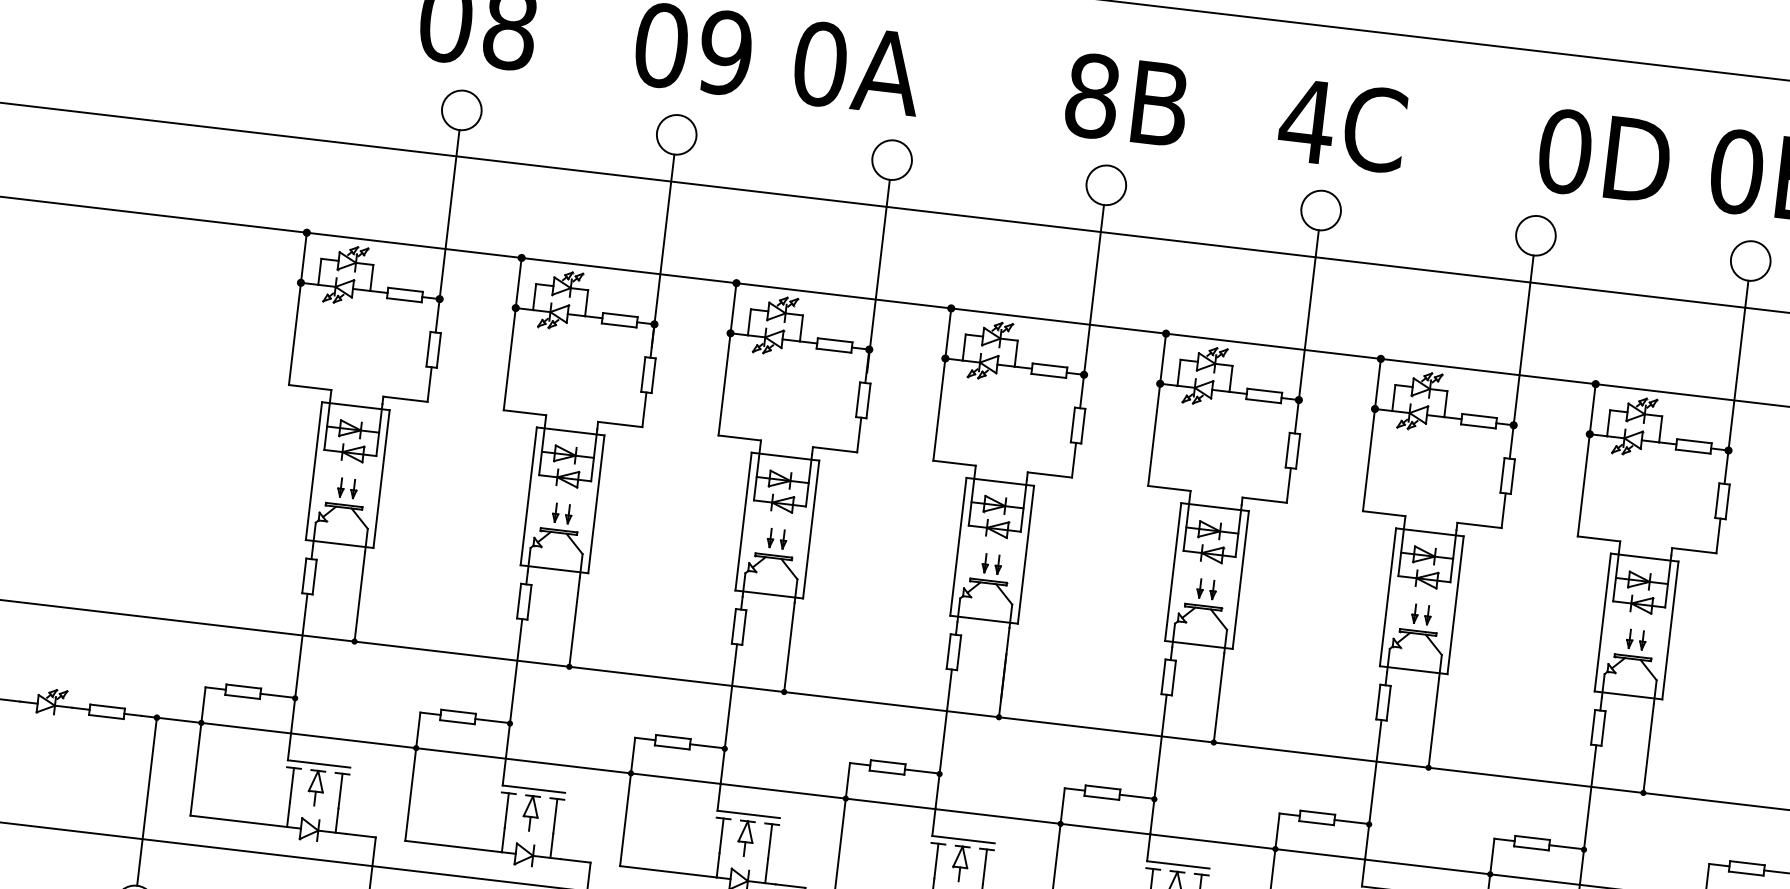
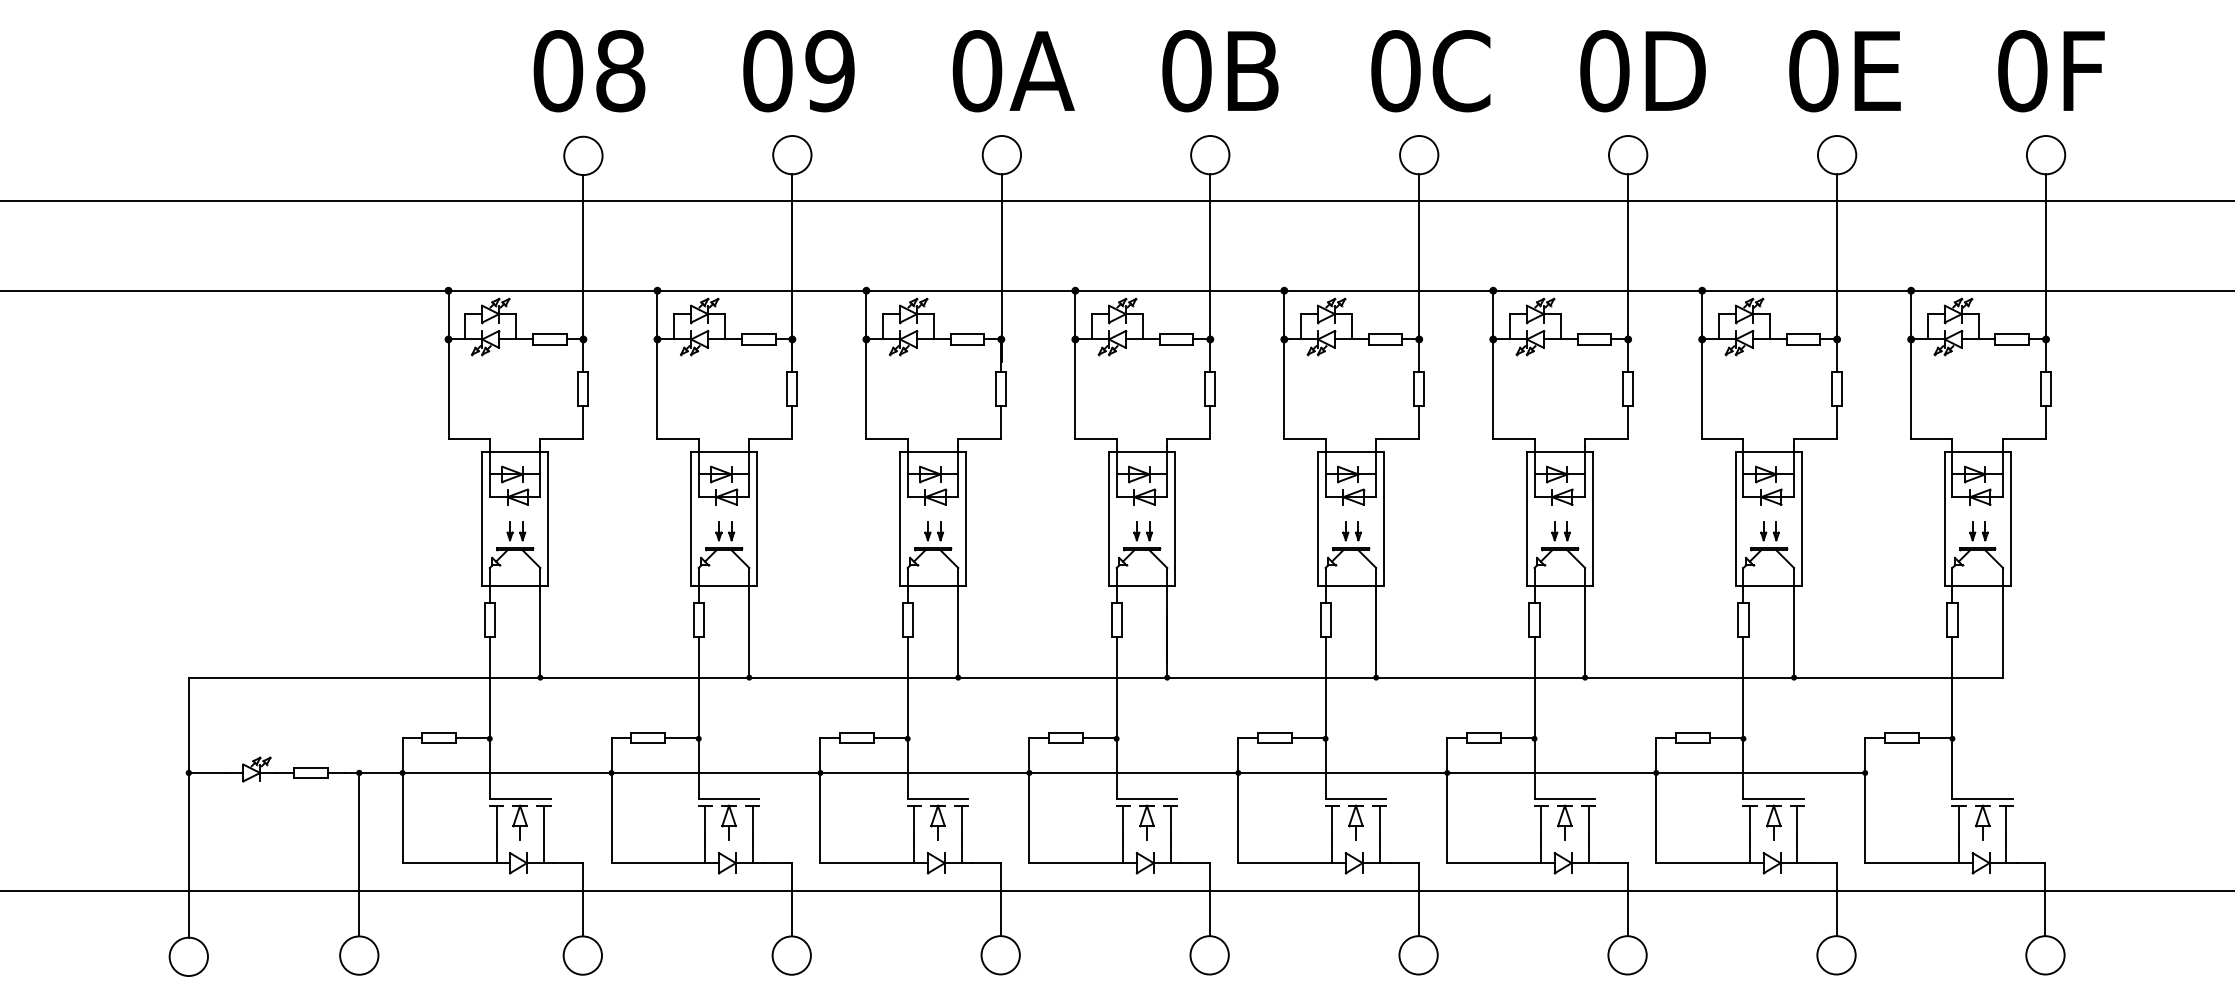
text: (857, 68) -> (1013, 71), moved
text: (1091, 96) -> (1186, 71), 8B -> 0B
text: (1306, 121) -> (1395, 71), 4C -> 0C
text: (1603, 156) -> (1642, 71), moved

